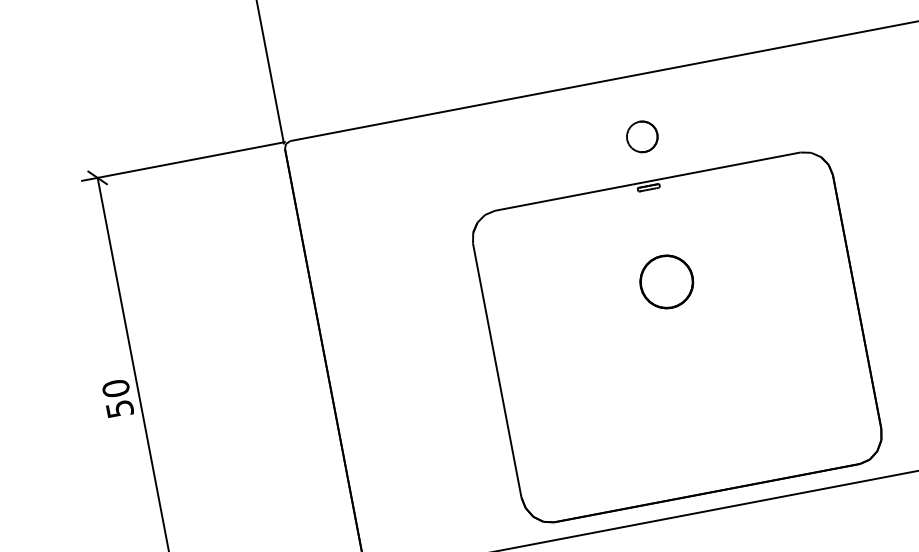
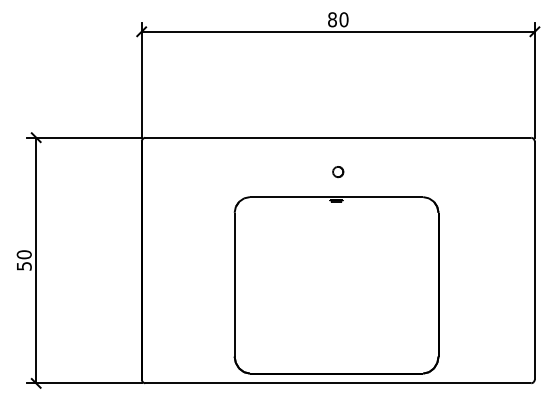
part: (640, 136) -> (337, 171), size x0.6
part: (666, 281) -> (336, 253), removed

